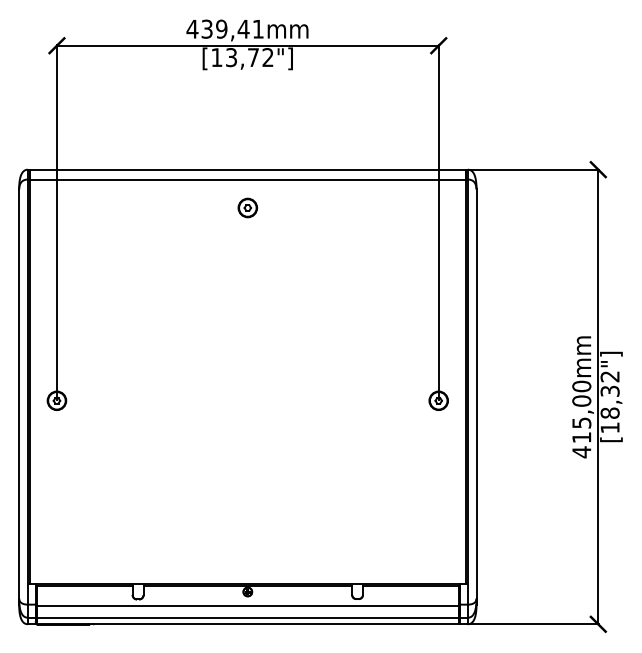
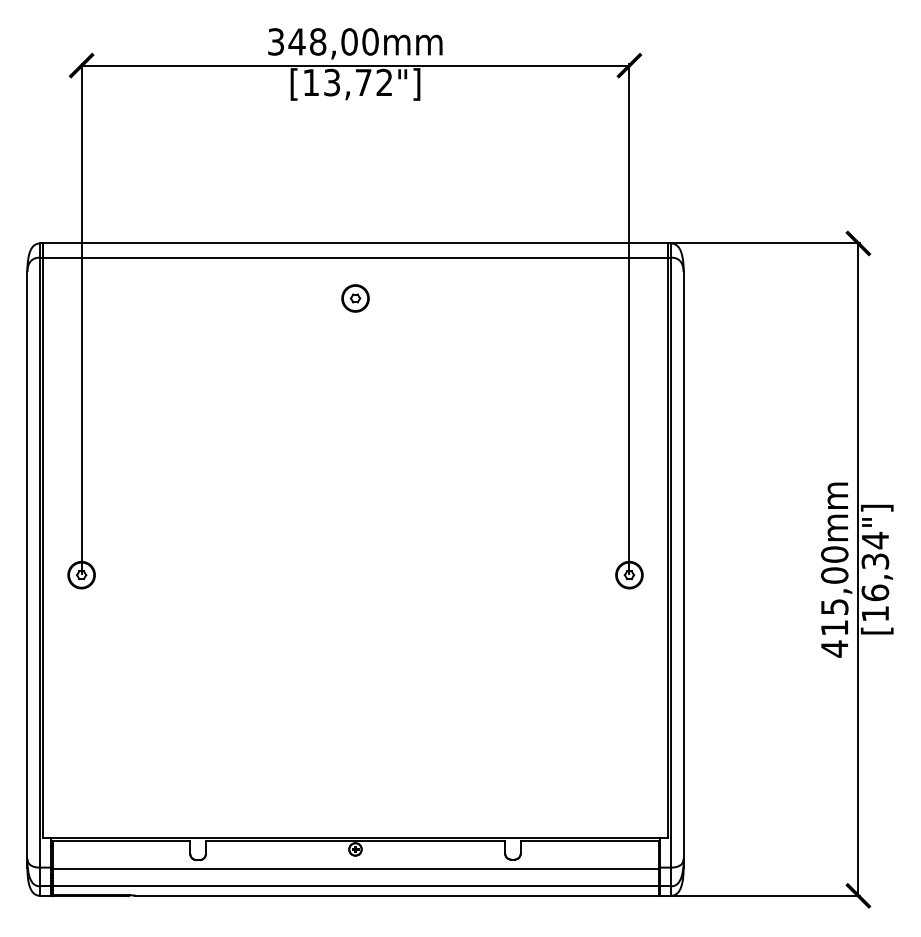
text: (225, 28) -> (323, 40), 439,41mm -> 348,00mm
text: (609, 394) -> (874, 566), [18,32"] -> [16,34"]

